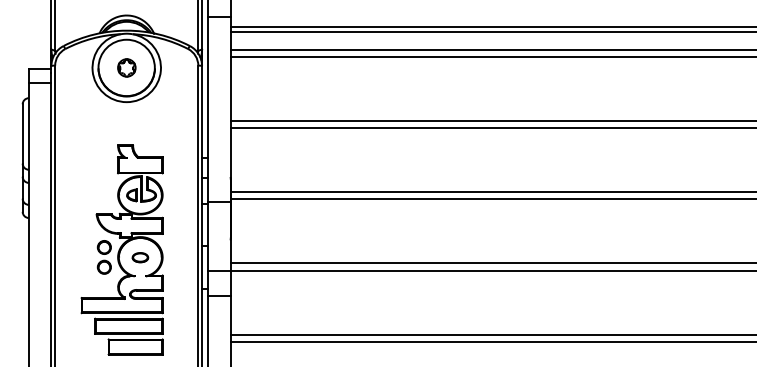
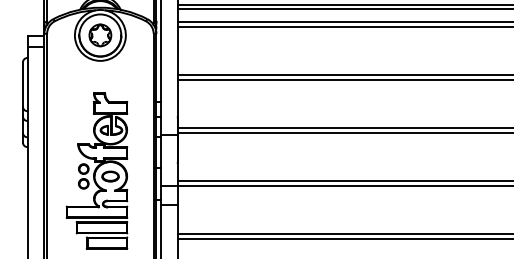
part: (126, 67) -> (100, 35), size x1.67
part: (140, 257) -> (110, 176), size x1.43

